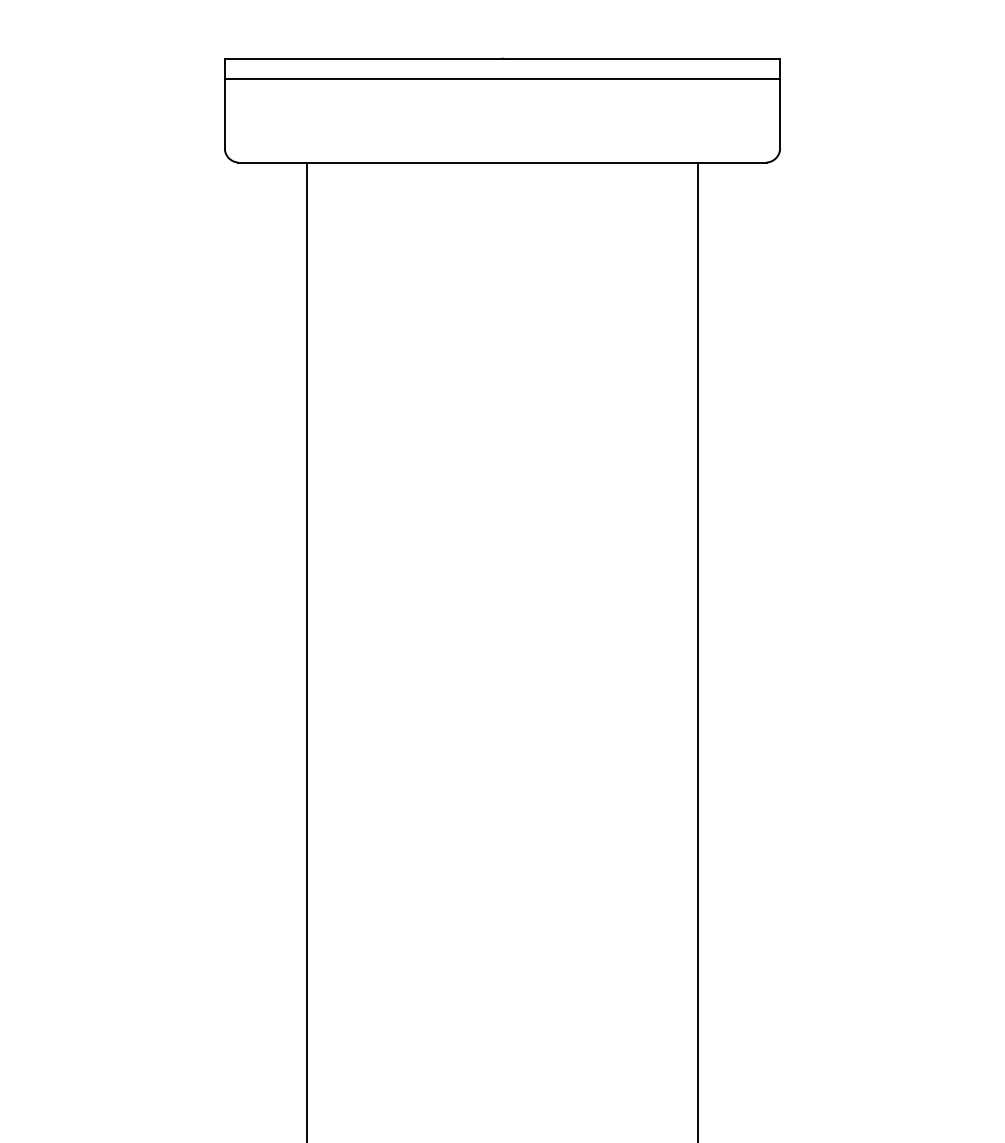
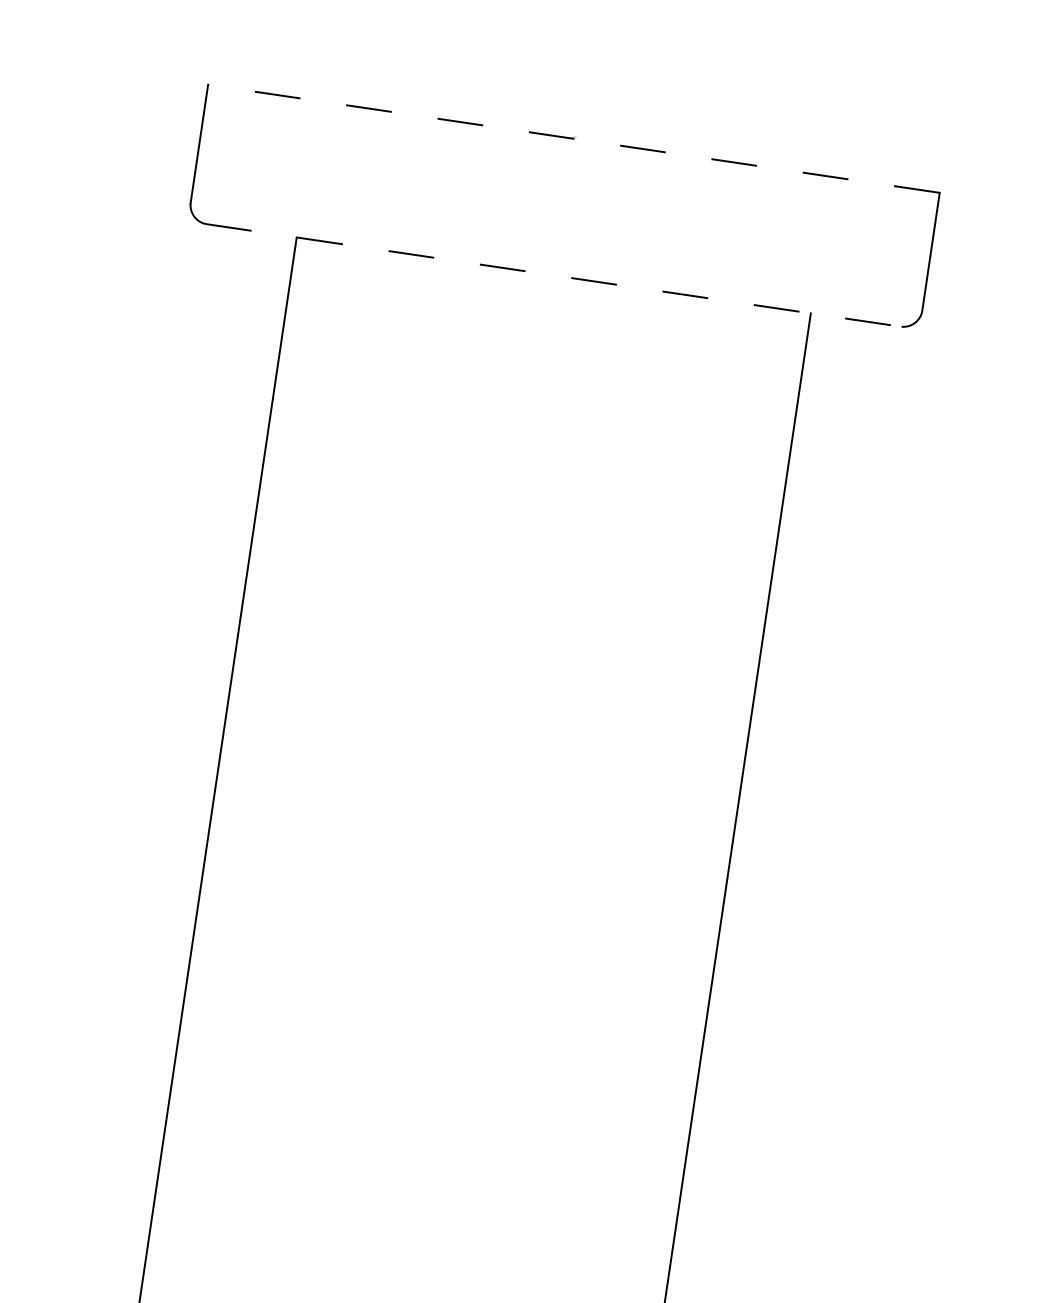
line: (502, 58) -> (574, 138), solid -> dashed
line: (502, 79) -> (569, 165), removed
line: (503, 162) -> (555, 275), solid -> dashed

